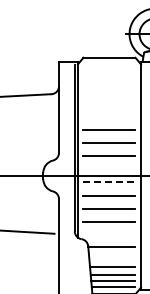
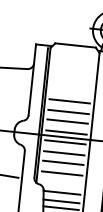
line: (109, 169) -> (66, 132), added
line: (109, 182) -> (65, 142), dashed -> solid
line: (112, 258) -> (61, 201), added

